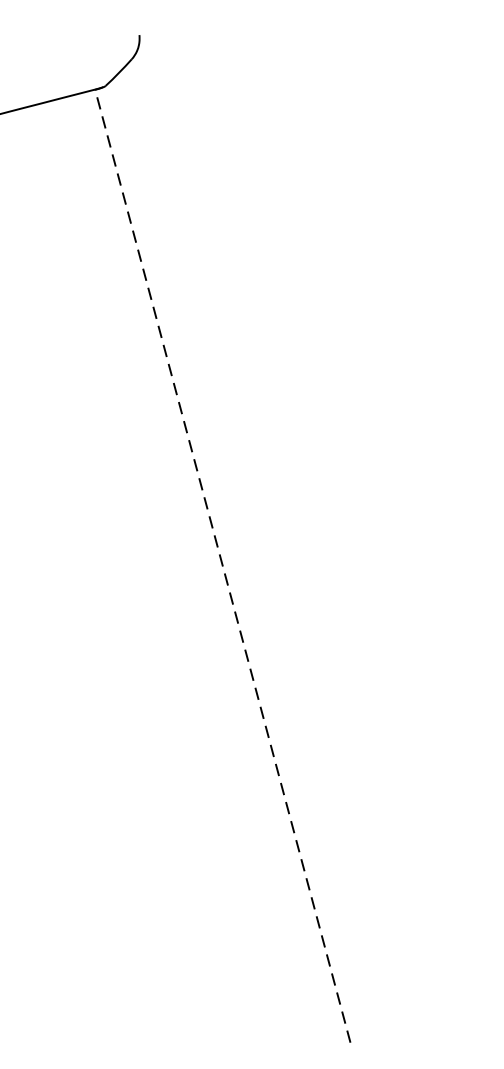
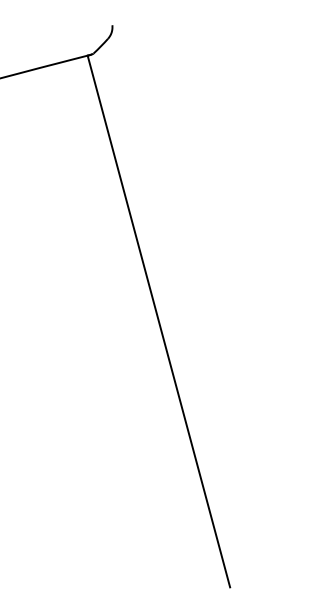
line: (222, 566) -> (158, 321), dashed -> solid

